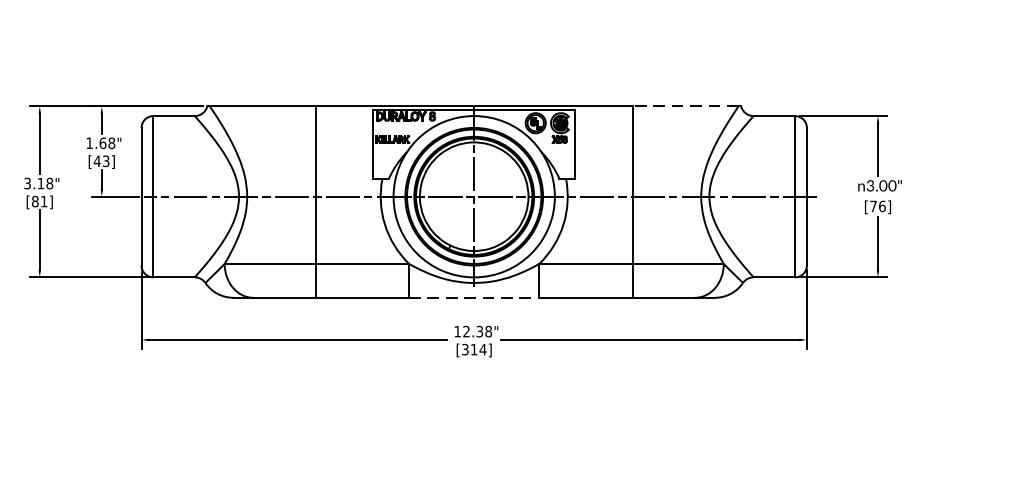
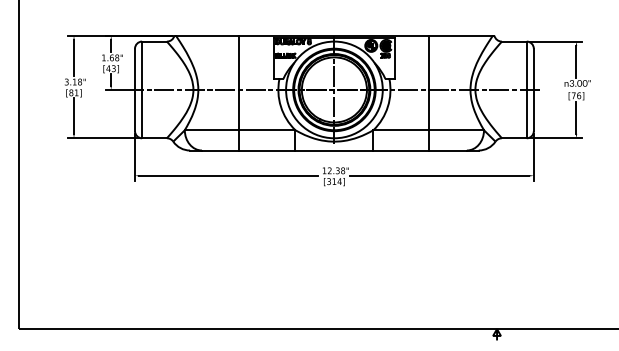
line: (686, 105) -> (461, 35), dashed -> solid
line: (474, 297) -> (334, 150), dashed -> solid

